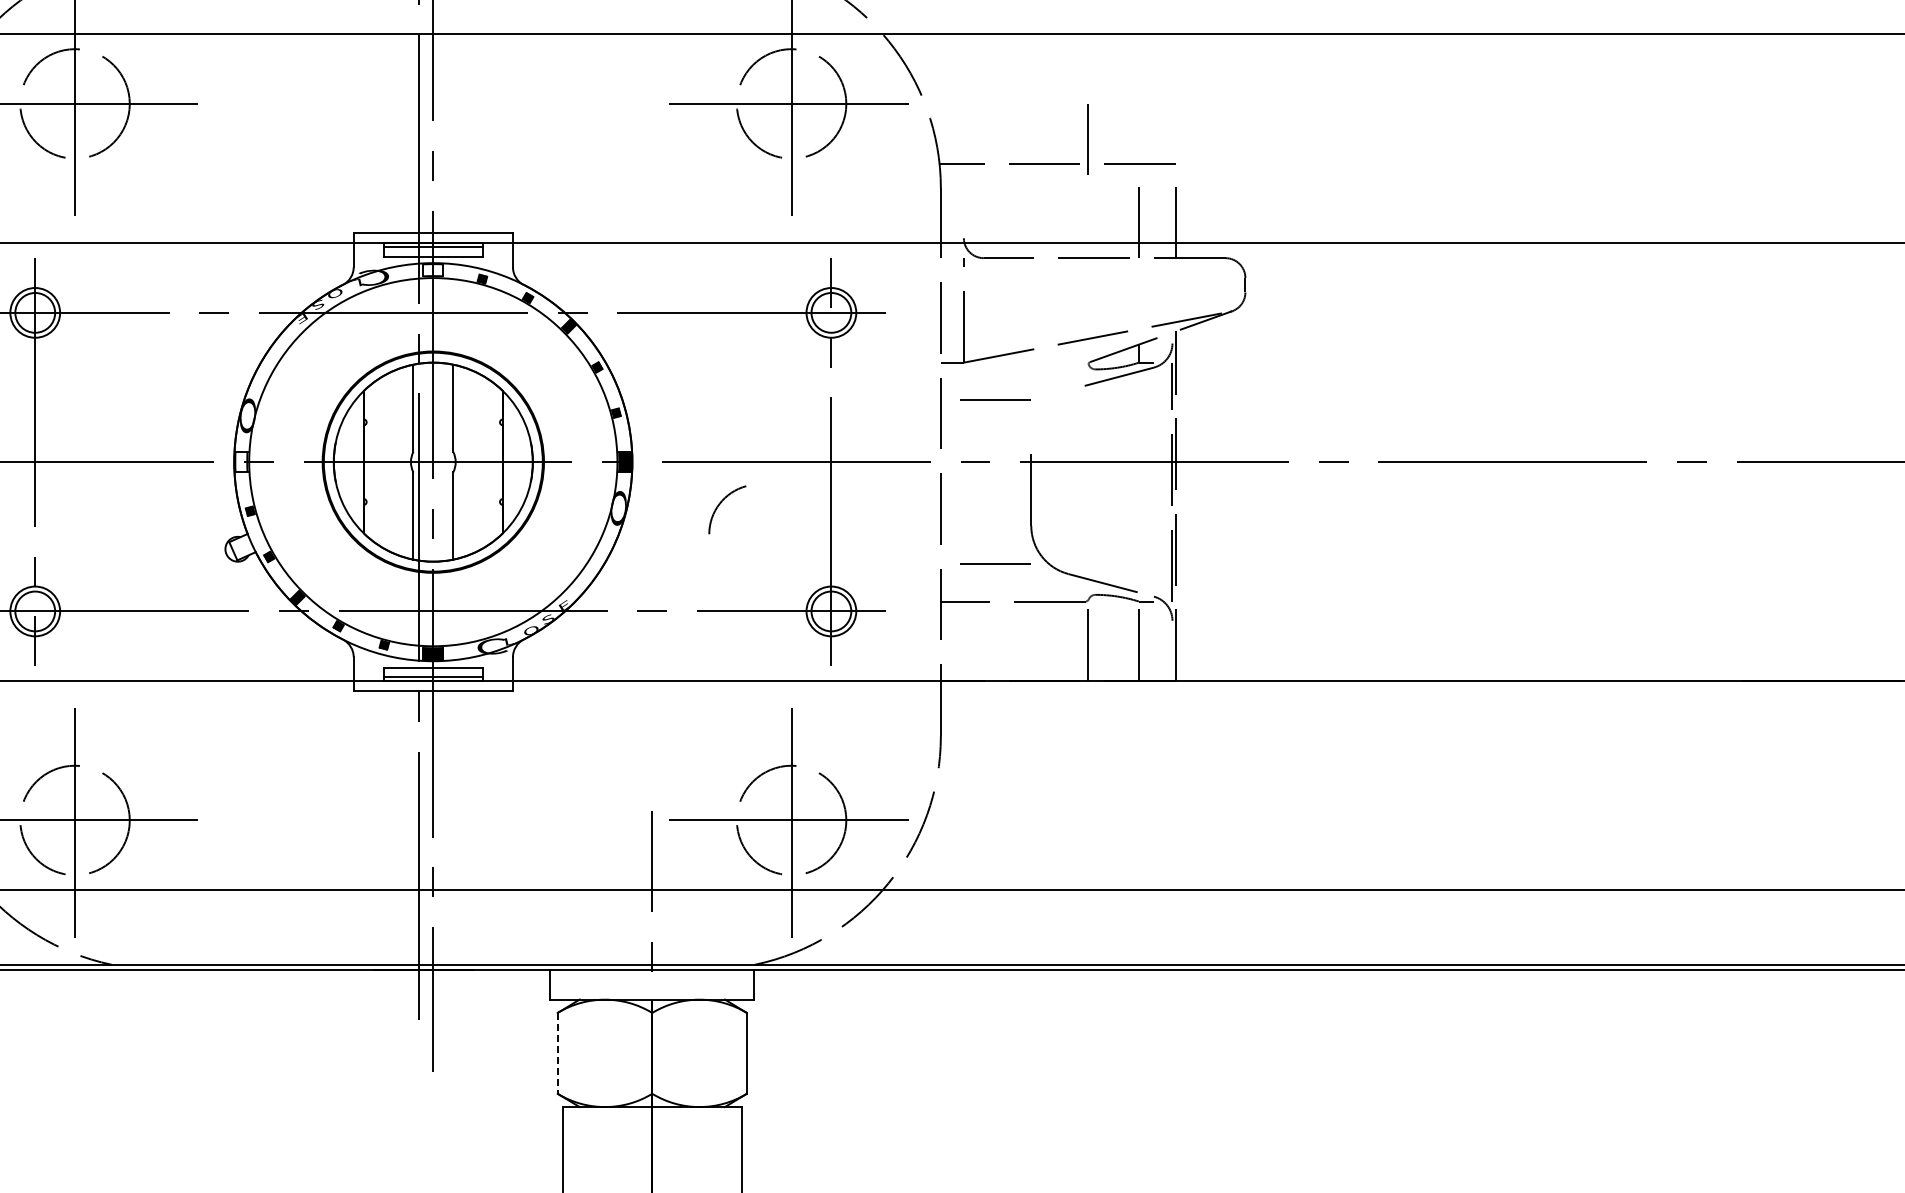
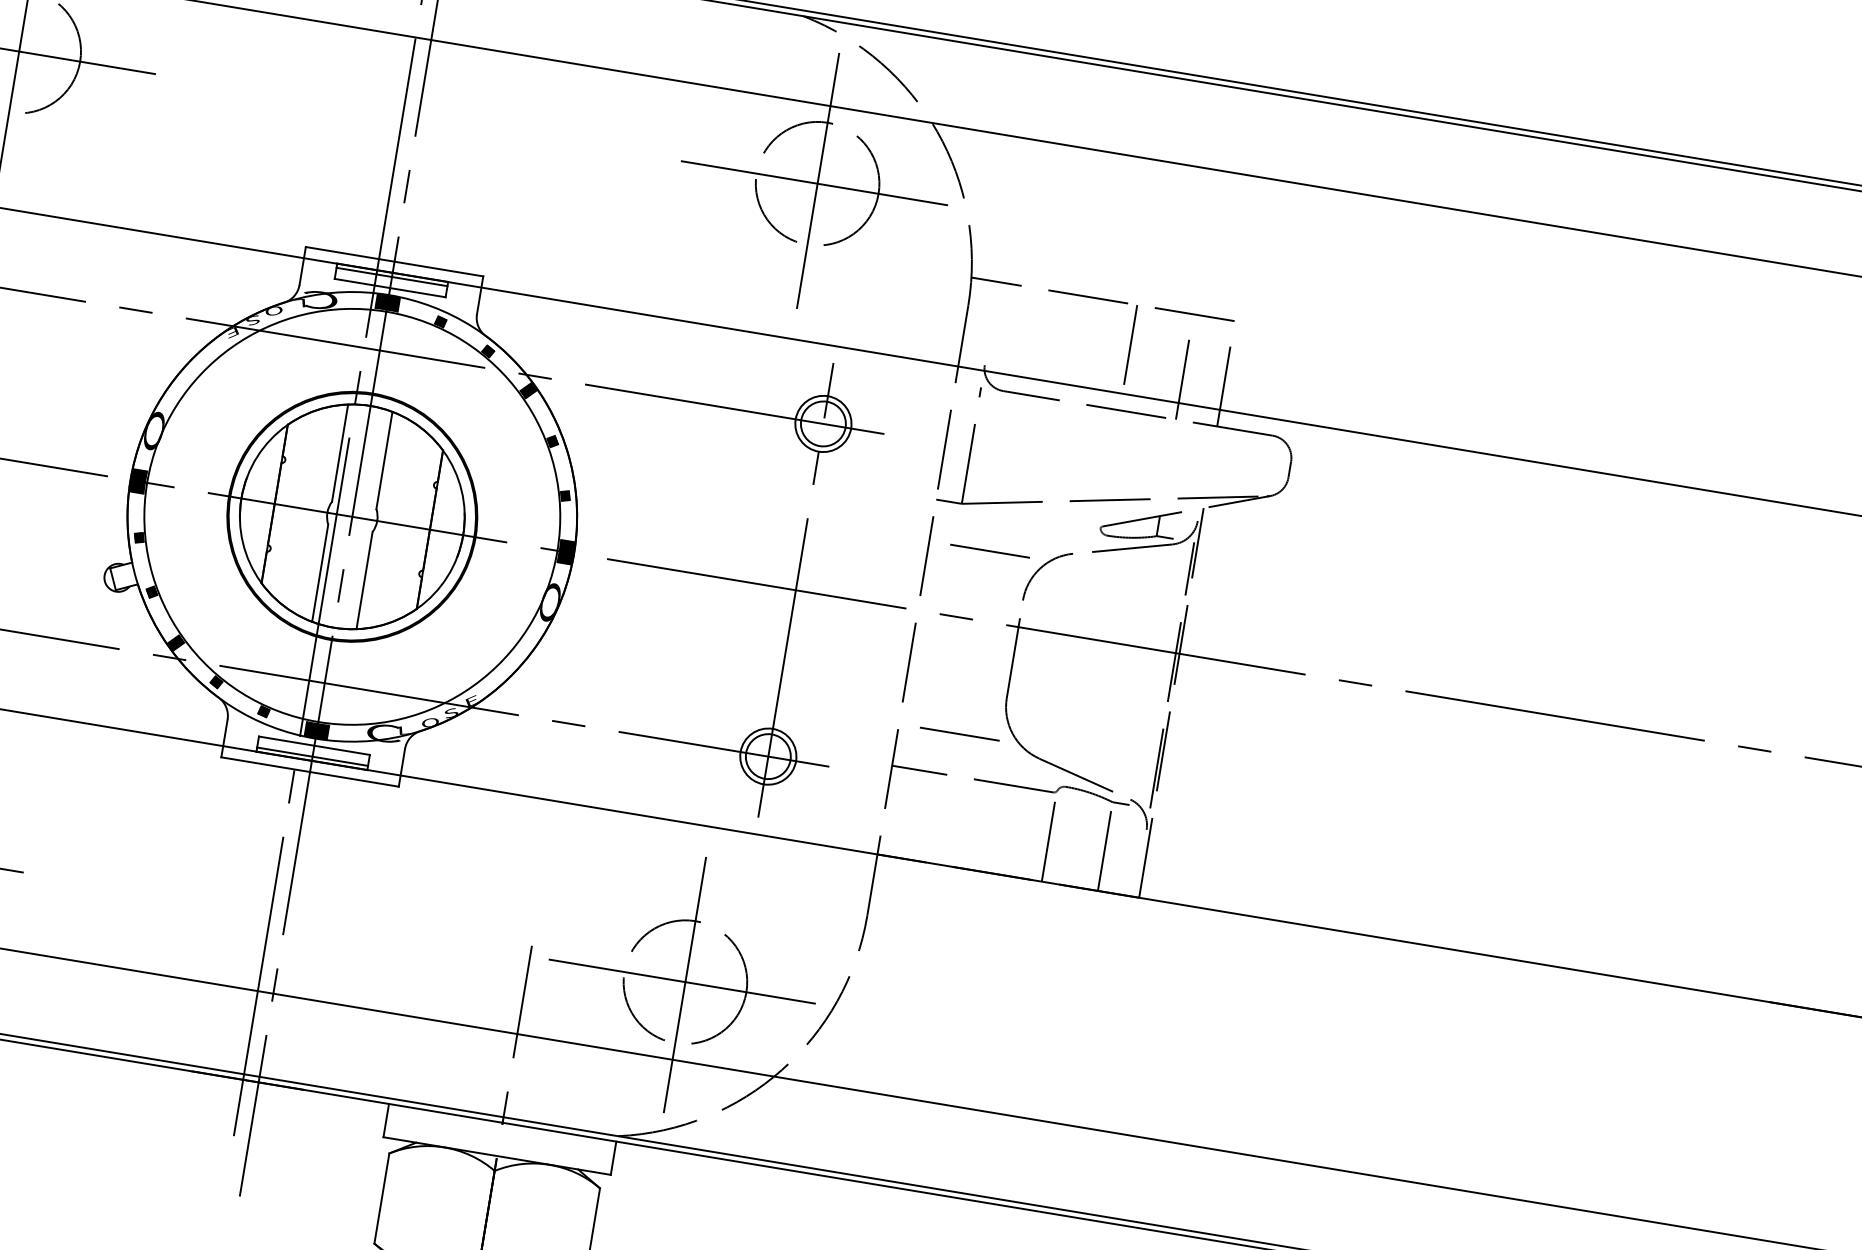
line: (1087, 139) -> (1129, 344), moved
hatch: (433, 270) -> (387, 303), added
hatch: (241, 462) -> (138, 481), added
arc: (721, 503) -> (1042, 568), moved
line: (557, 1053) -> (381, 1198), dashed -> solid

